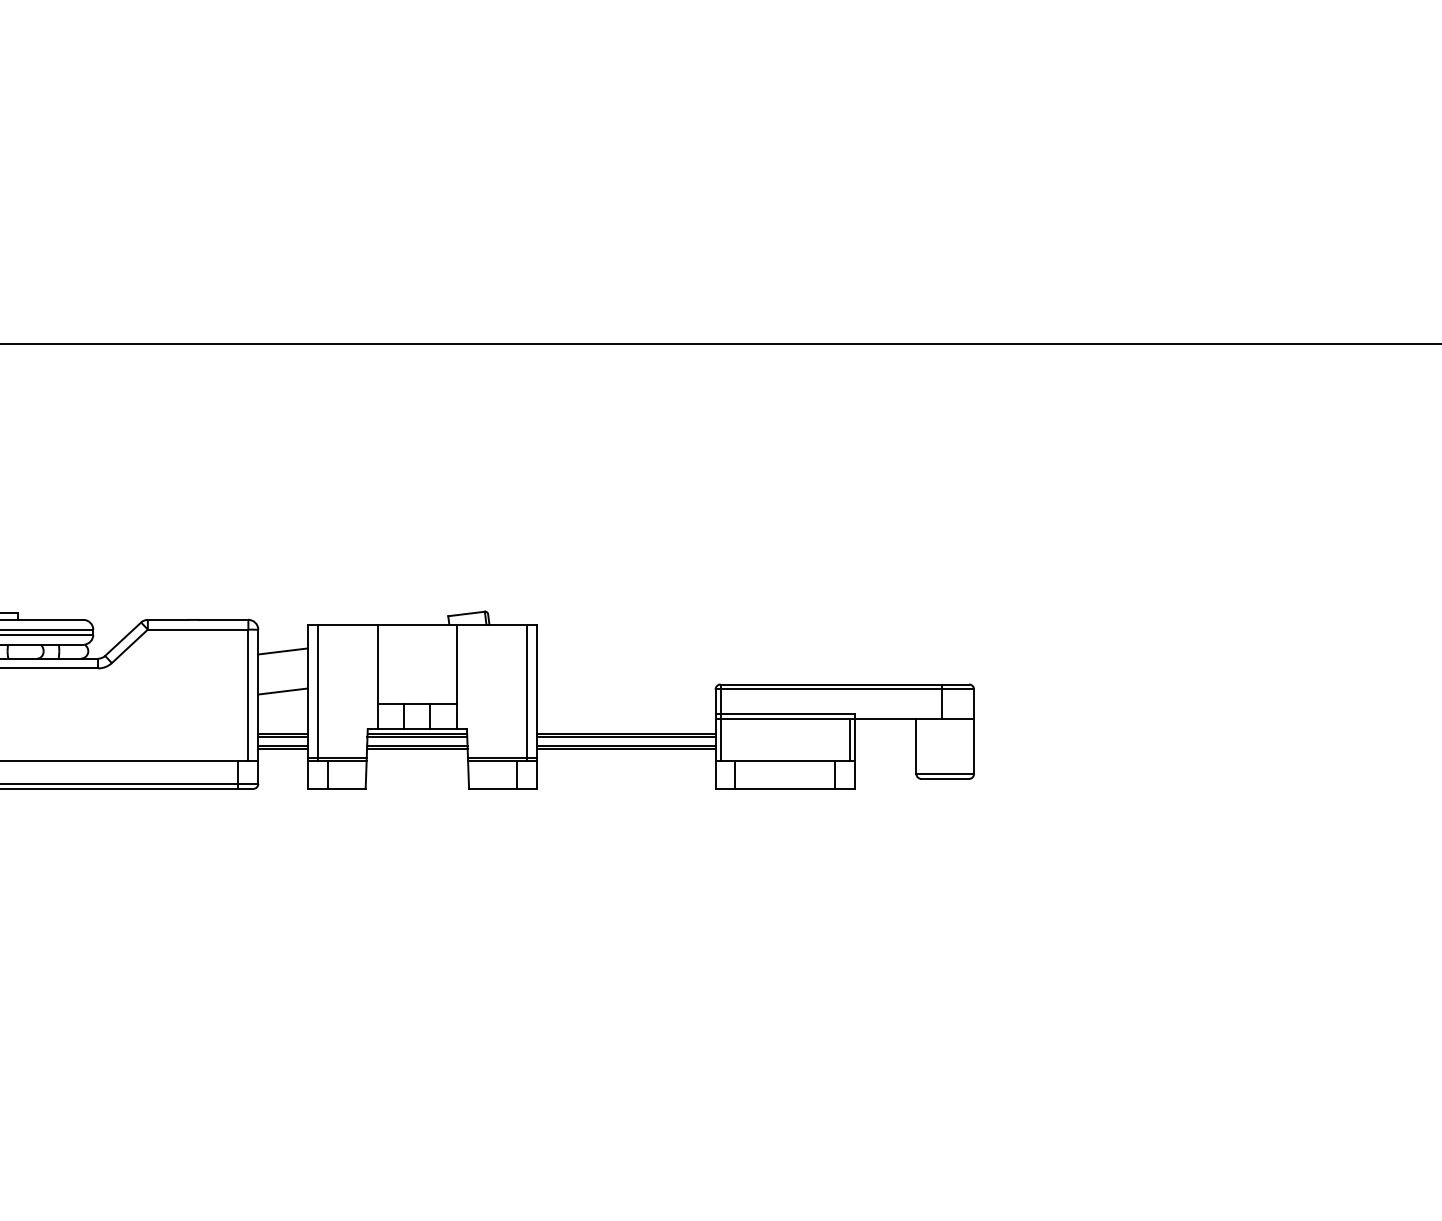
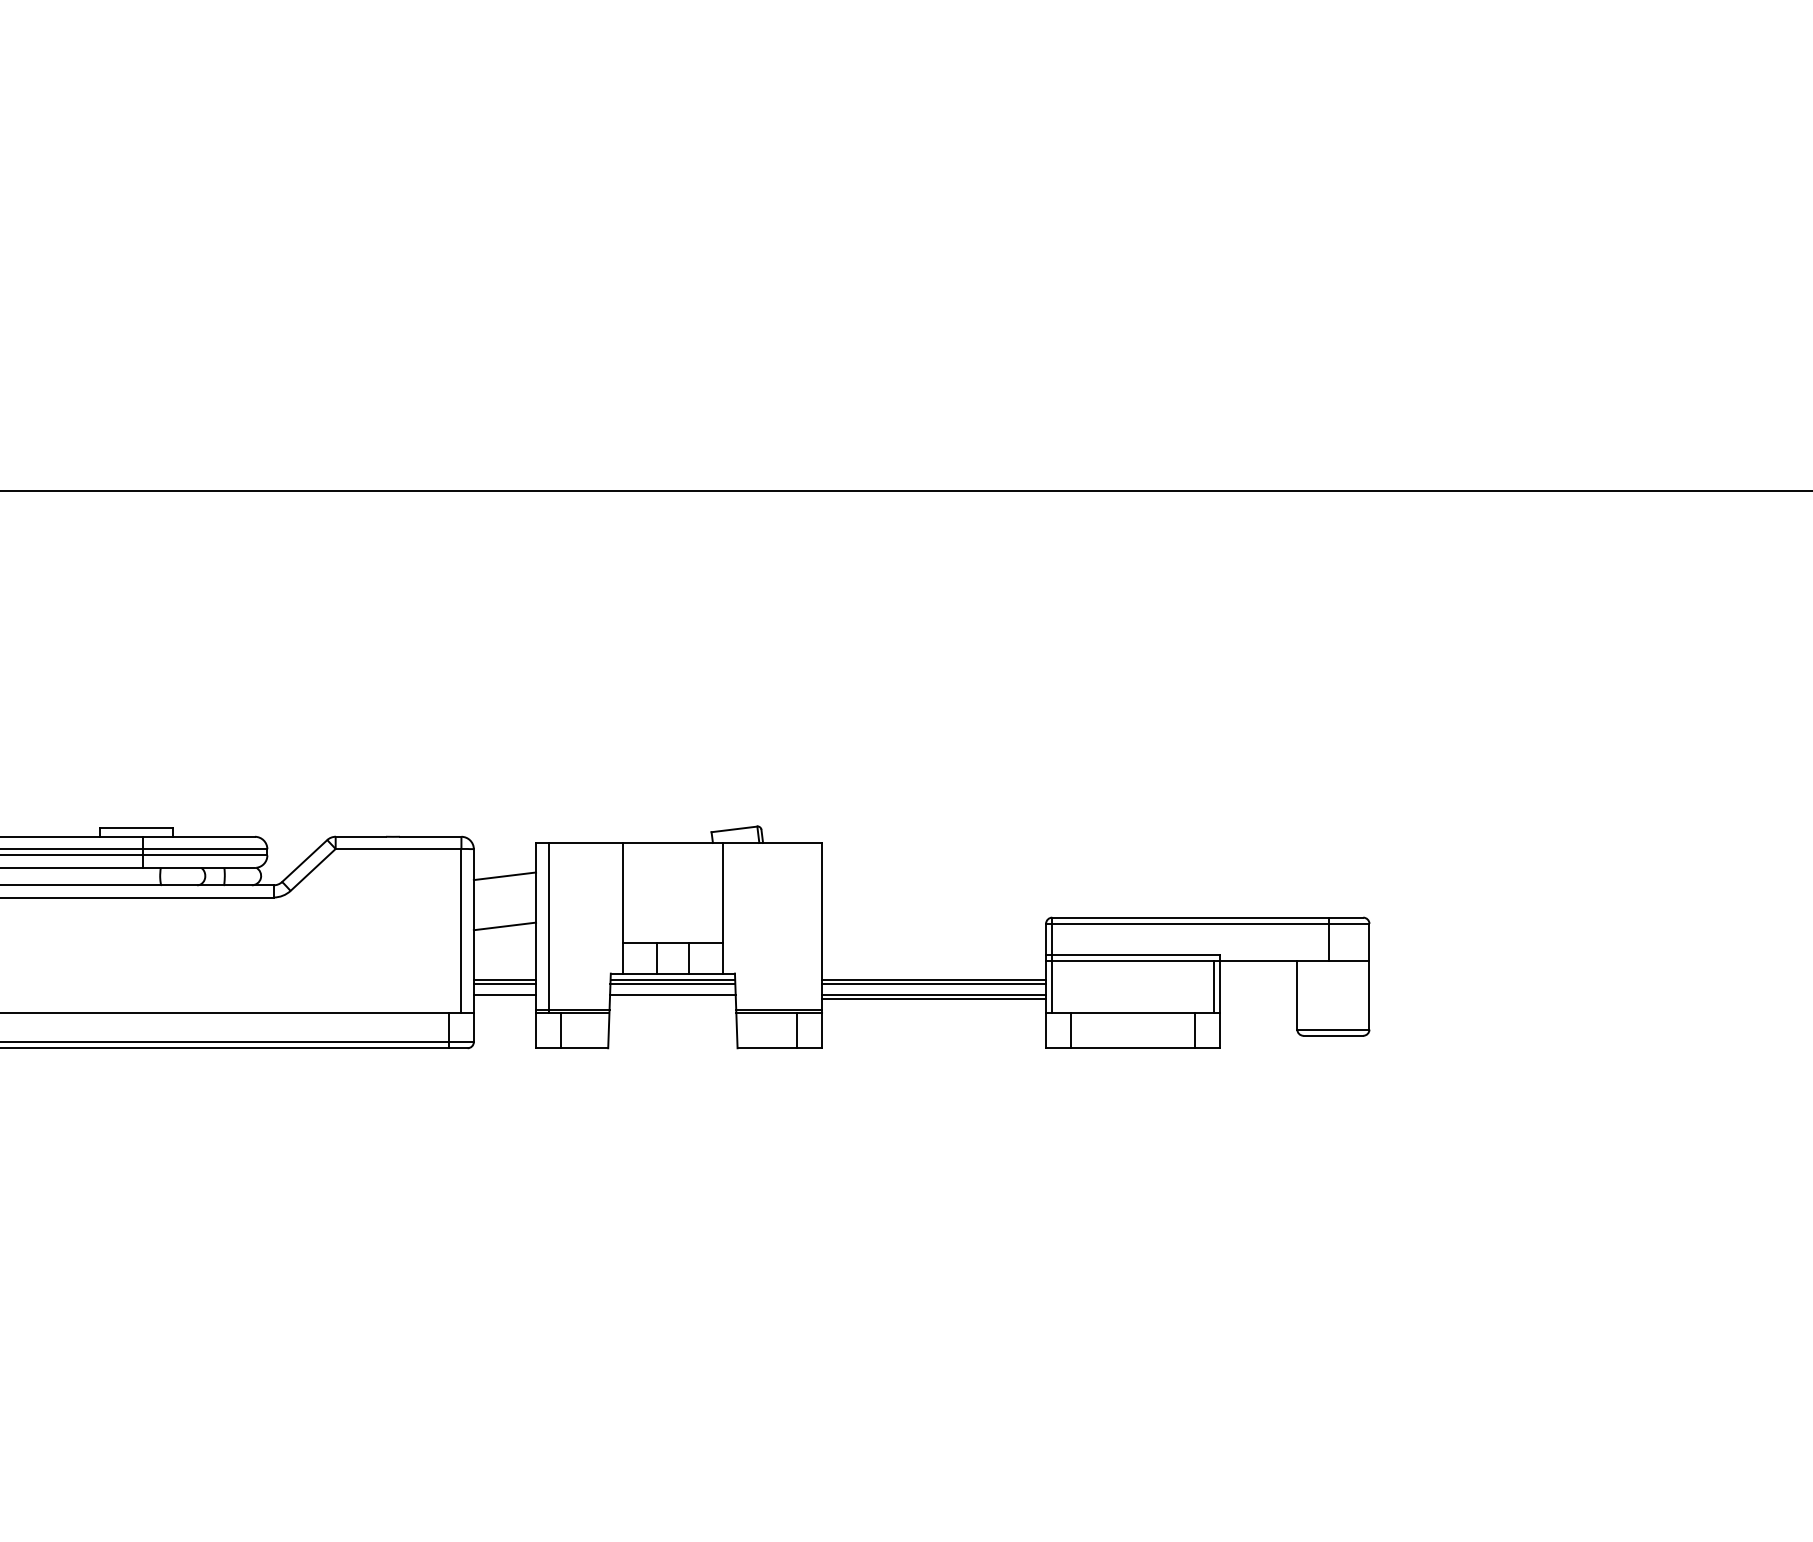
line: (526, 693) -> (809, 928), removed
line: (282, 749) -> (504, 998), removed
line: (417, 749) -> (672, 998), removed

